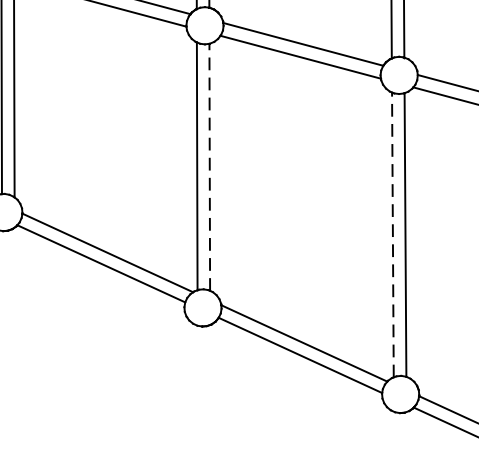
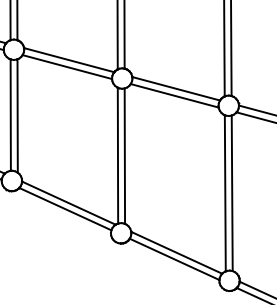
line: (209, 167) -> (124, 156), dashed -> solid
line: (393, 233) -> (225, 192), dashed -> solid

